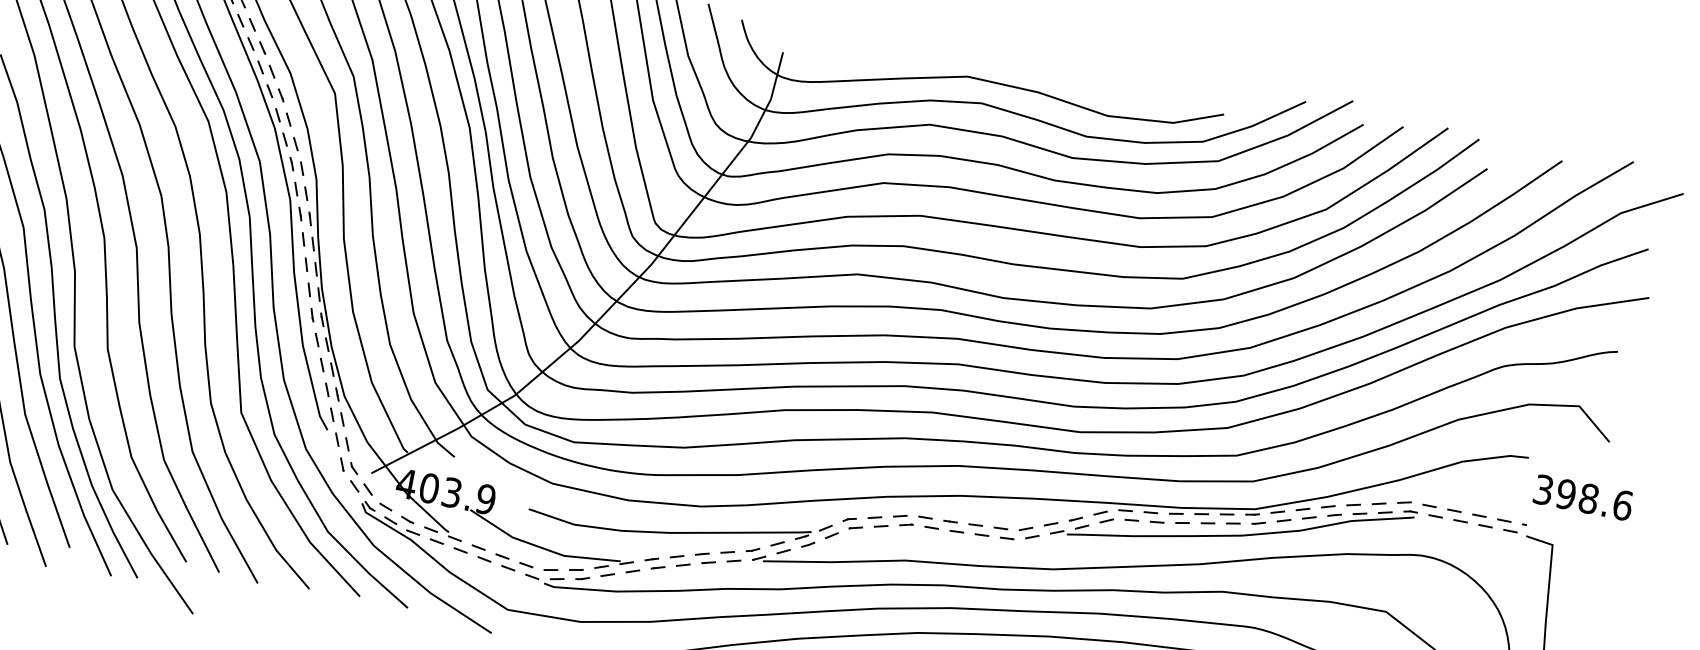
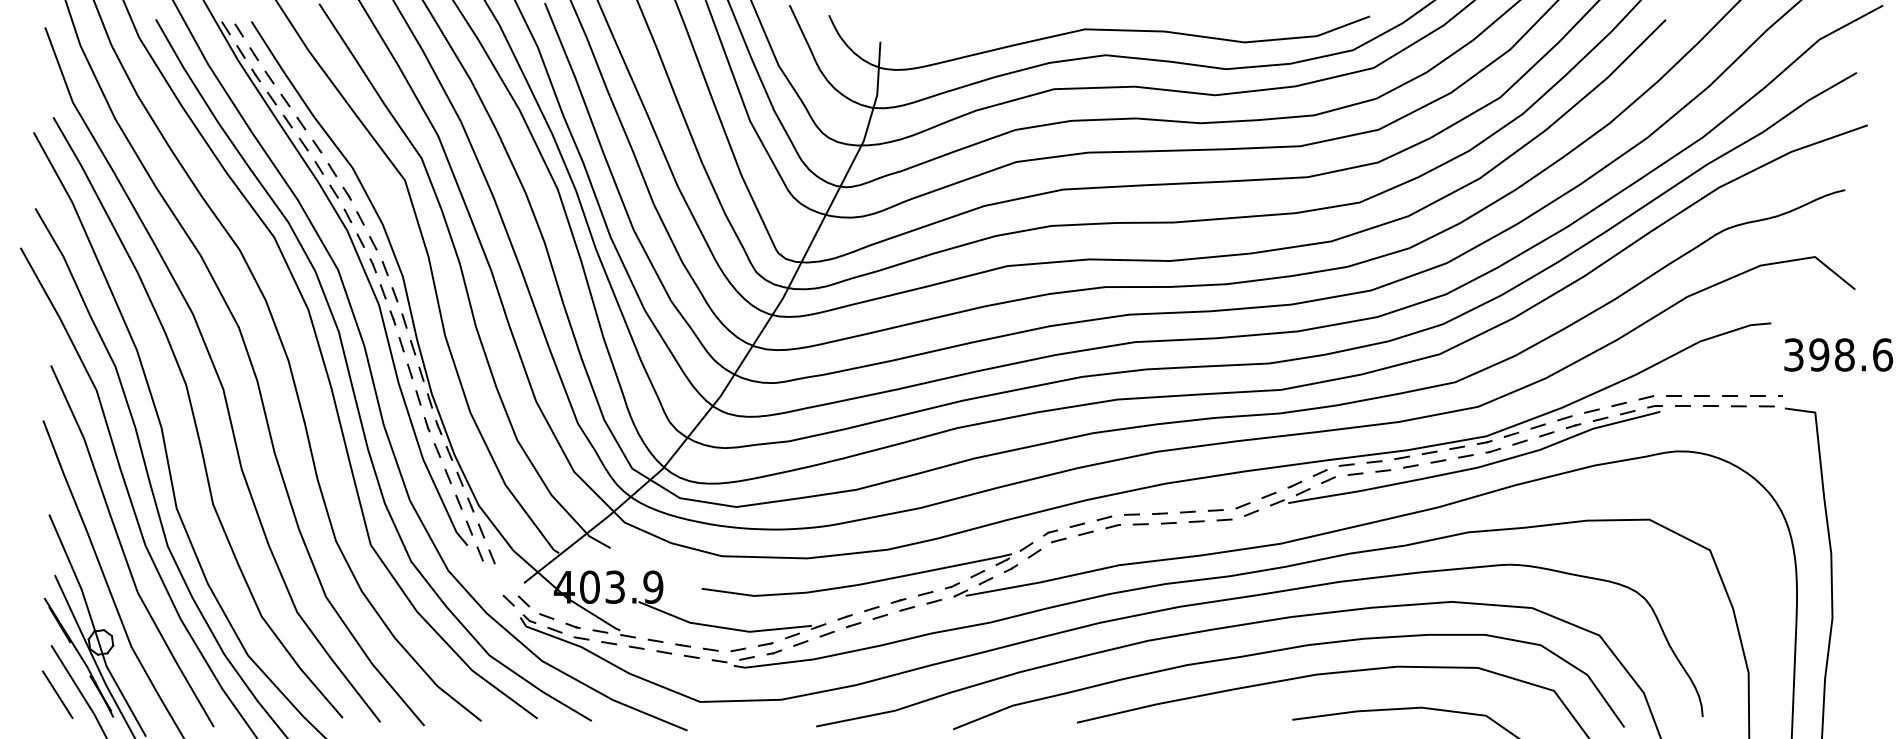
part: (349, 465) -> (498, 579), removed

